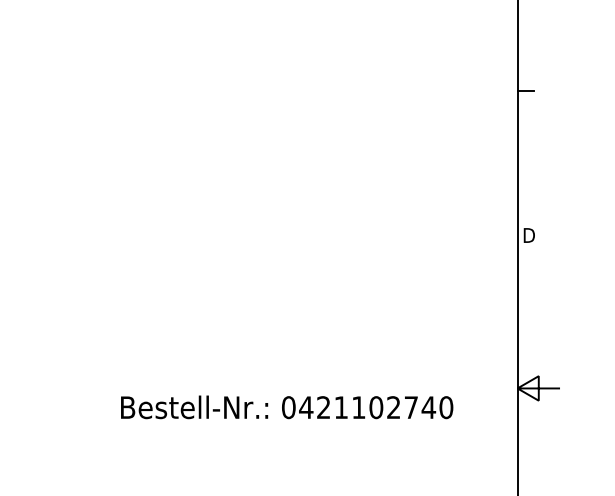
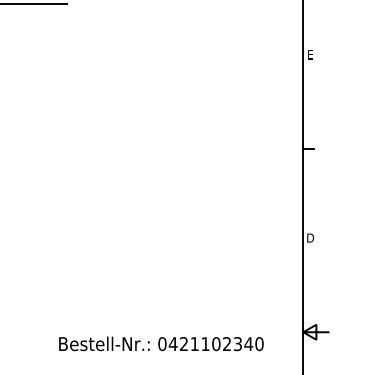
text: (410, 408) -> (237, 344), 0421102740 -> 0421102340

